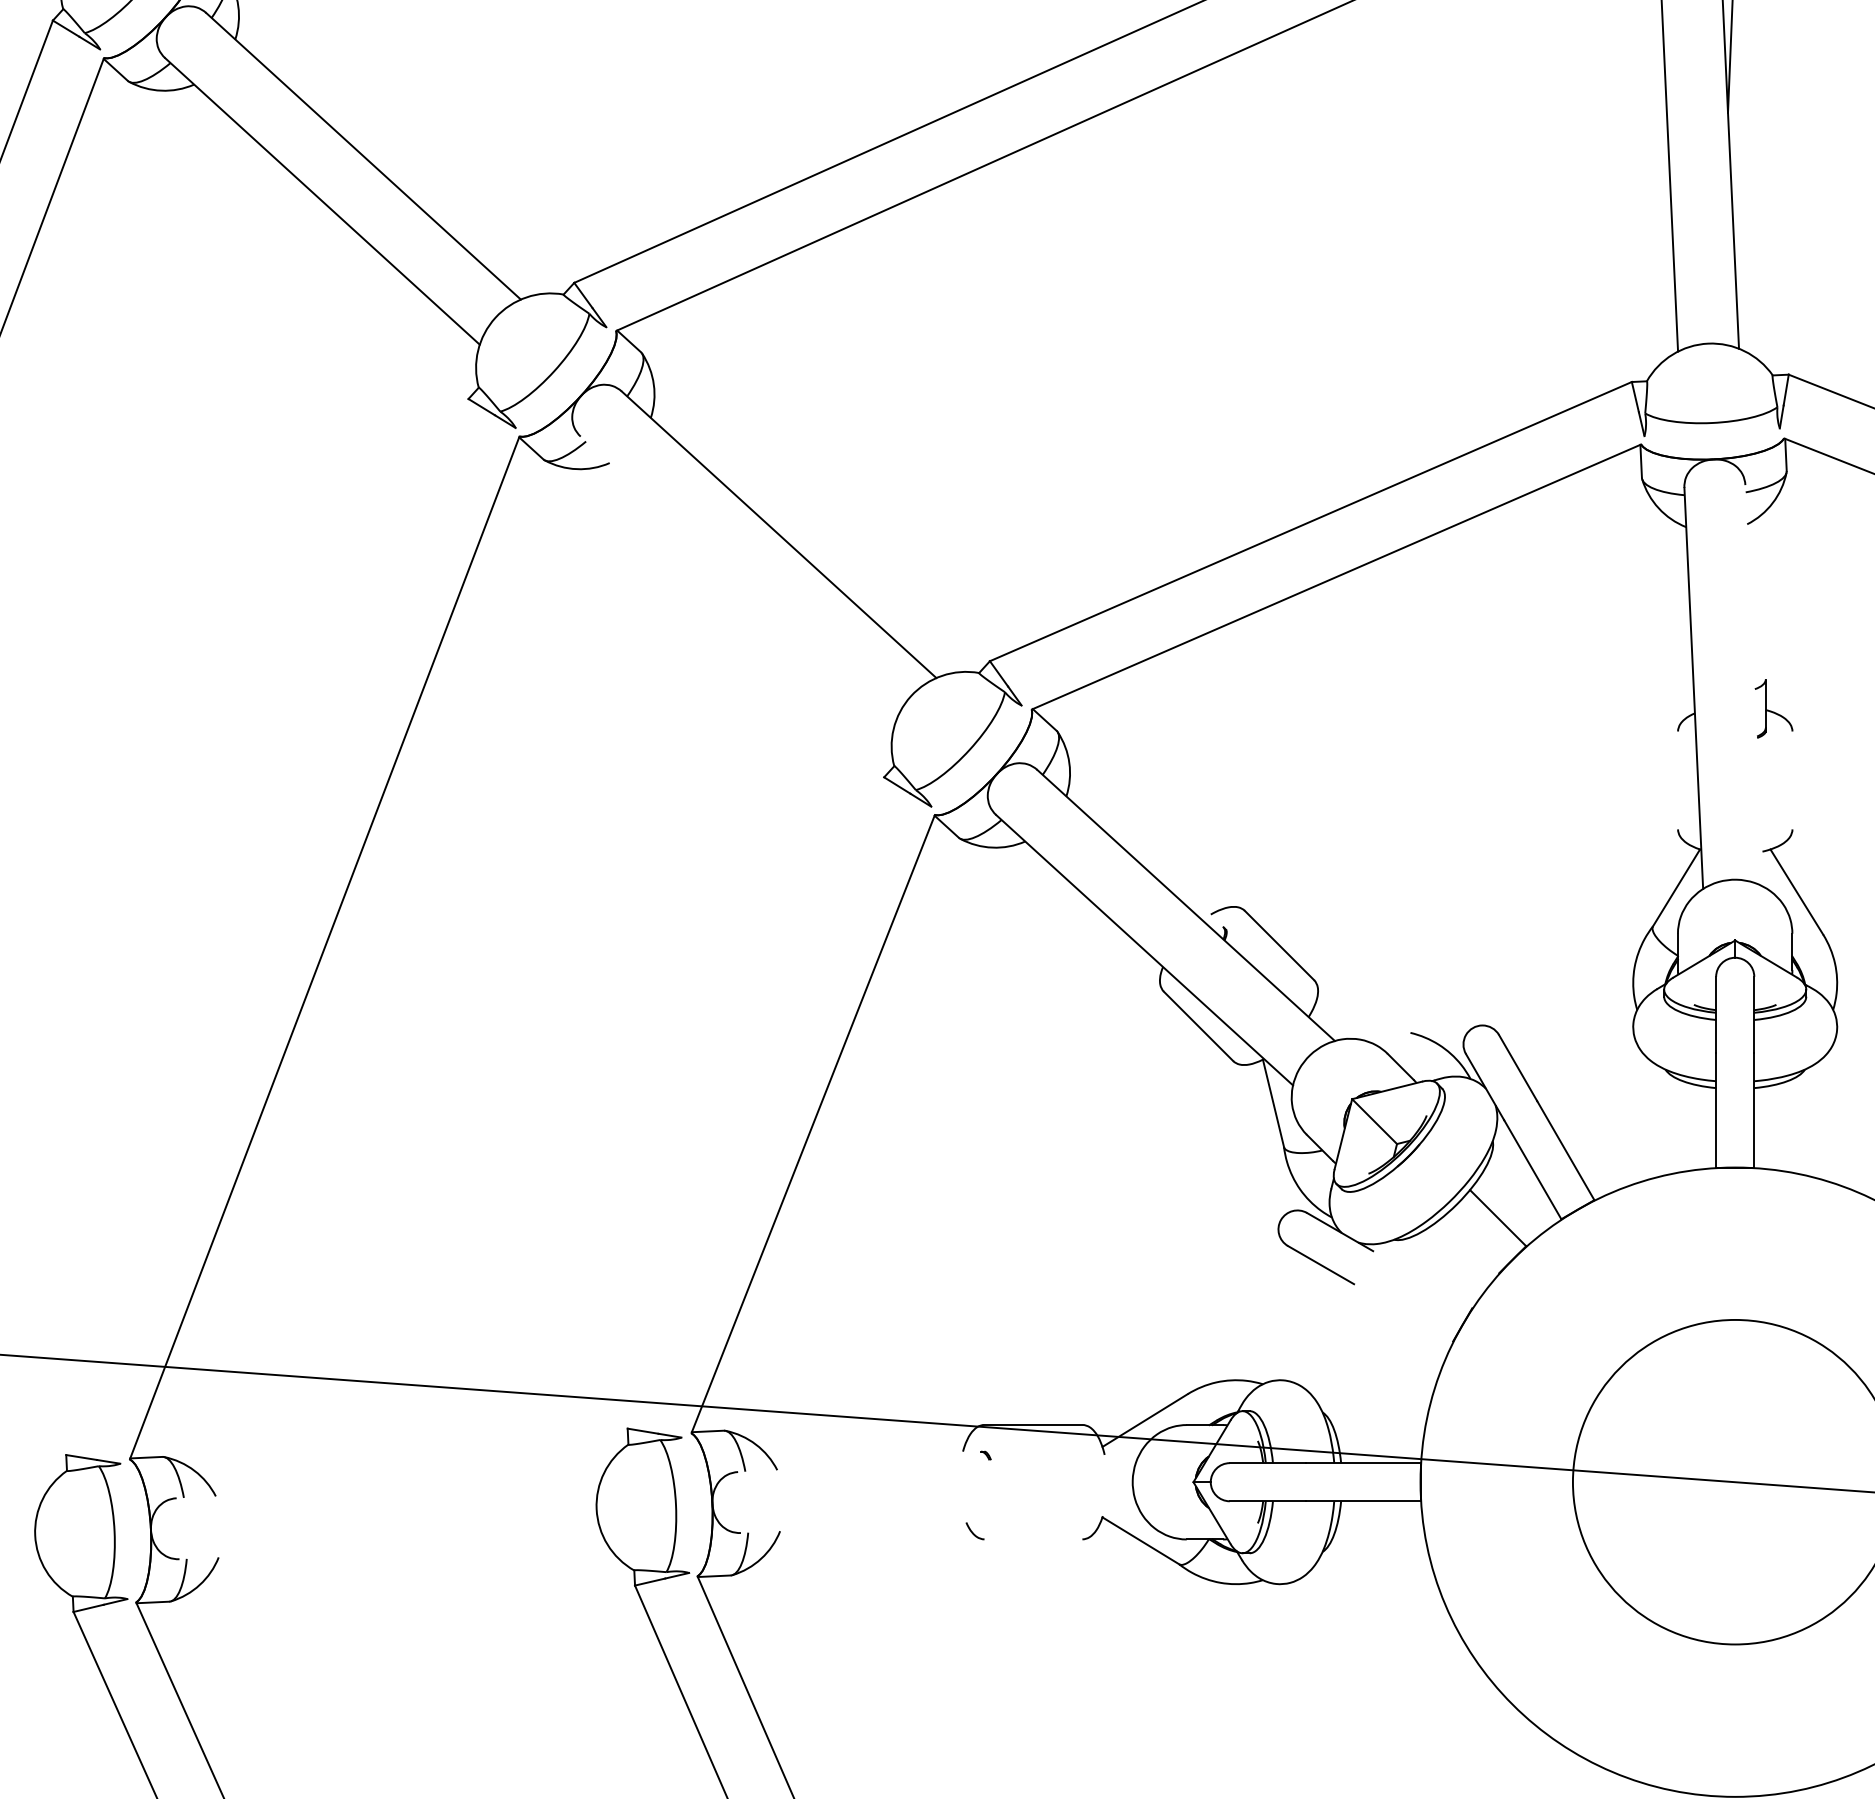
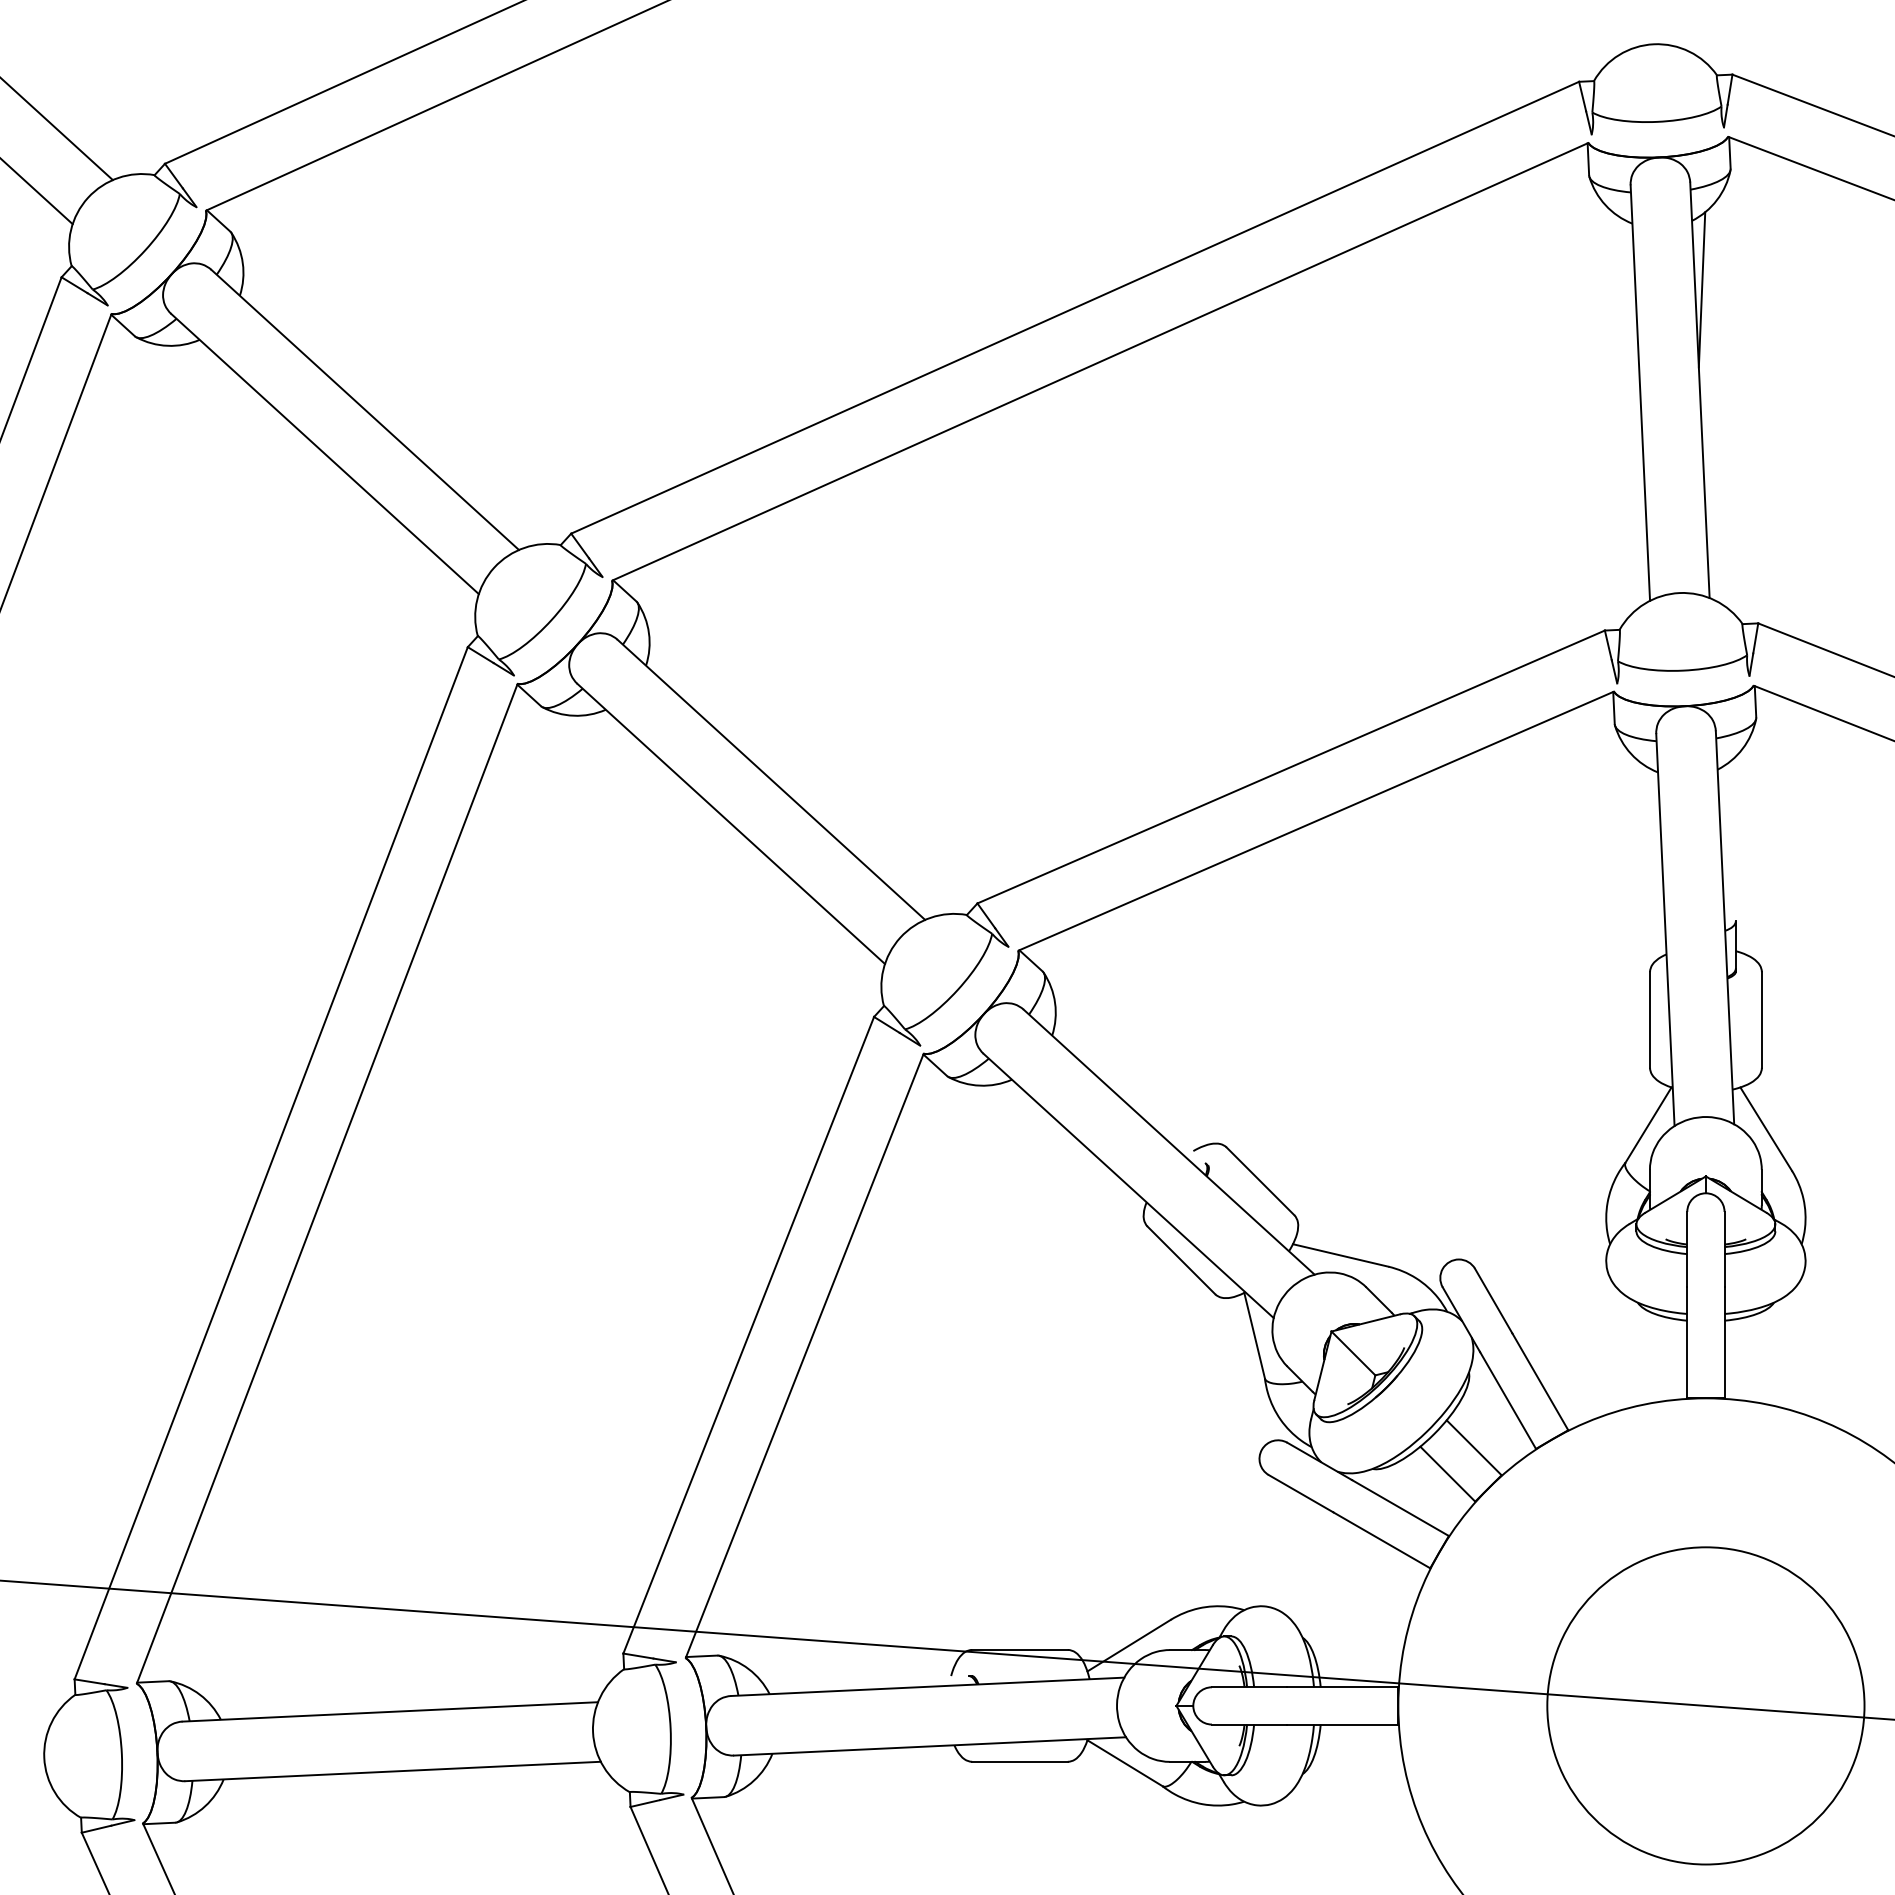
line: (737, 579) -> (730, 823), added
line: (1754, 685) -> (1724, 927), added
line: (1678, 779) -> (1650, 1019), added
line: (1792, 779) -> (1761, 1019), added
line: (266, 927) -> (270, 1163), added
line: (1361, 1021) -> (1340, 1255), added
line: (755, 1102) -> (748, 1334), added
line: (1470, 1244) -> (1447, 1473), added
line: (1422, 1279) -> (1400, 1507), added
line: (1403, 1312) -> (1381, 1540), added
line: (938, 1462) -> (927, 1686), added
line: (389, 1487) -> (390, 1711), added
line: (941, 1523) -> (930, 1746), added
line: (1032, 1539) -> (1019, 1761), added
line: (391, 1549) -> (392, 1771), added

